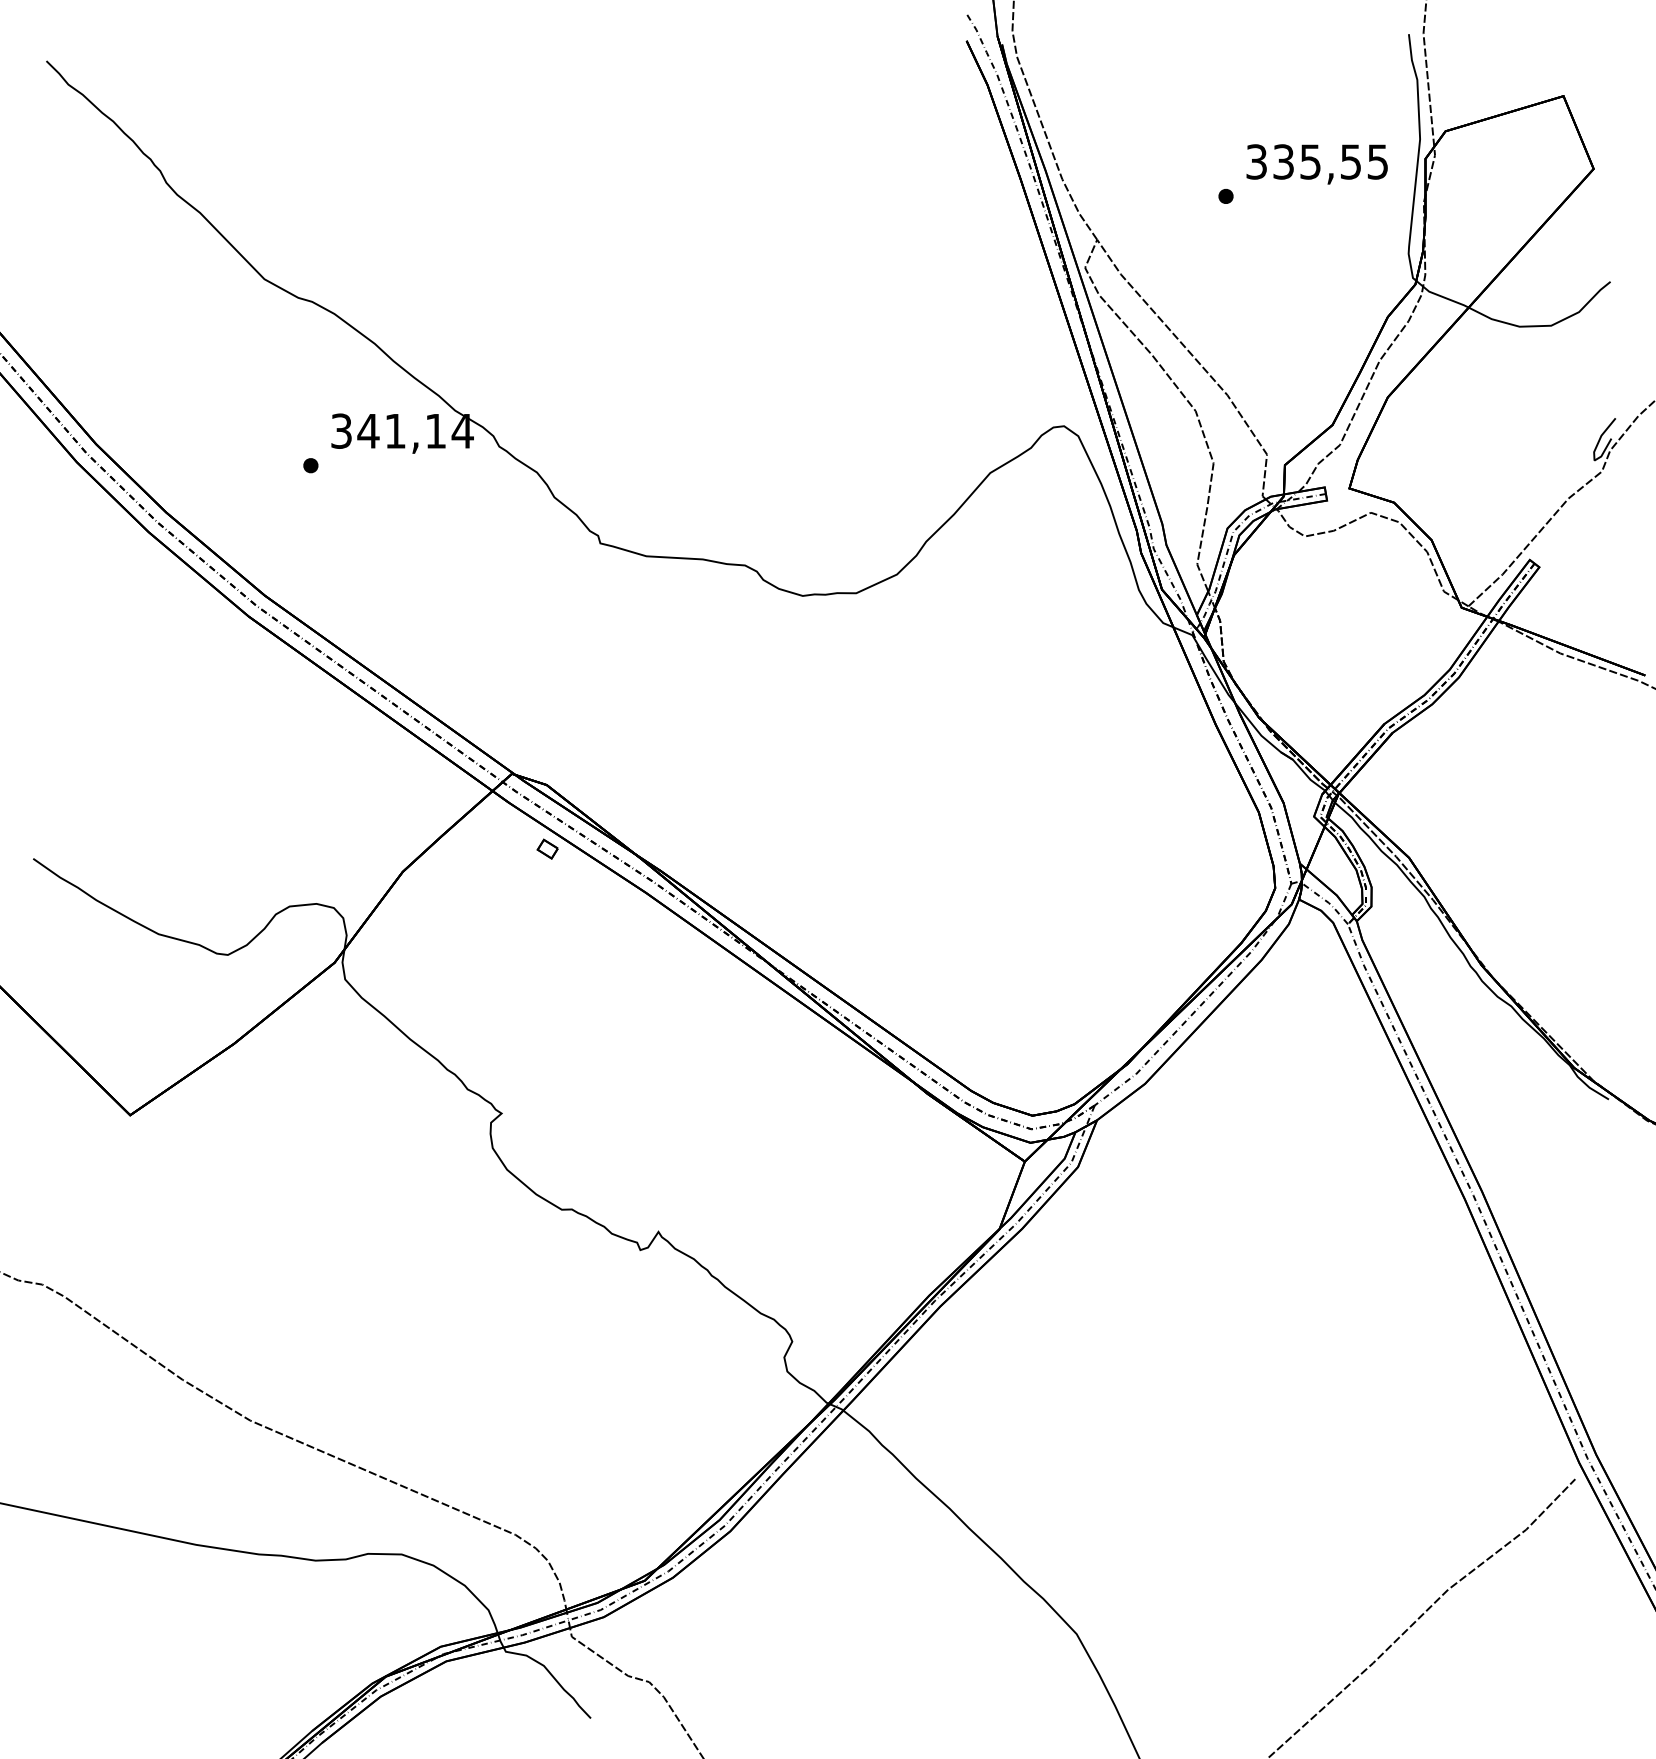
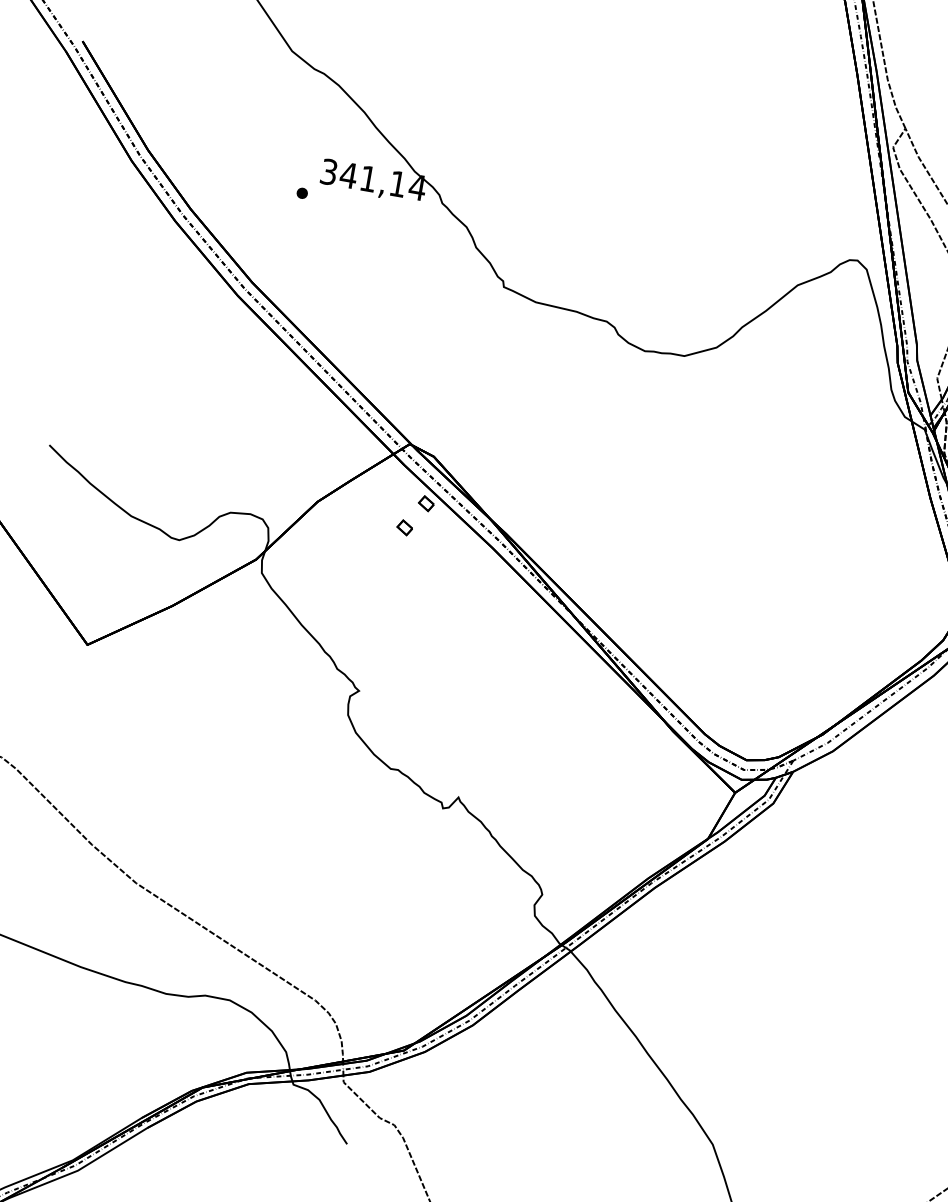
part: (524, 885) -> (404, 527), added

